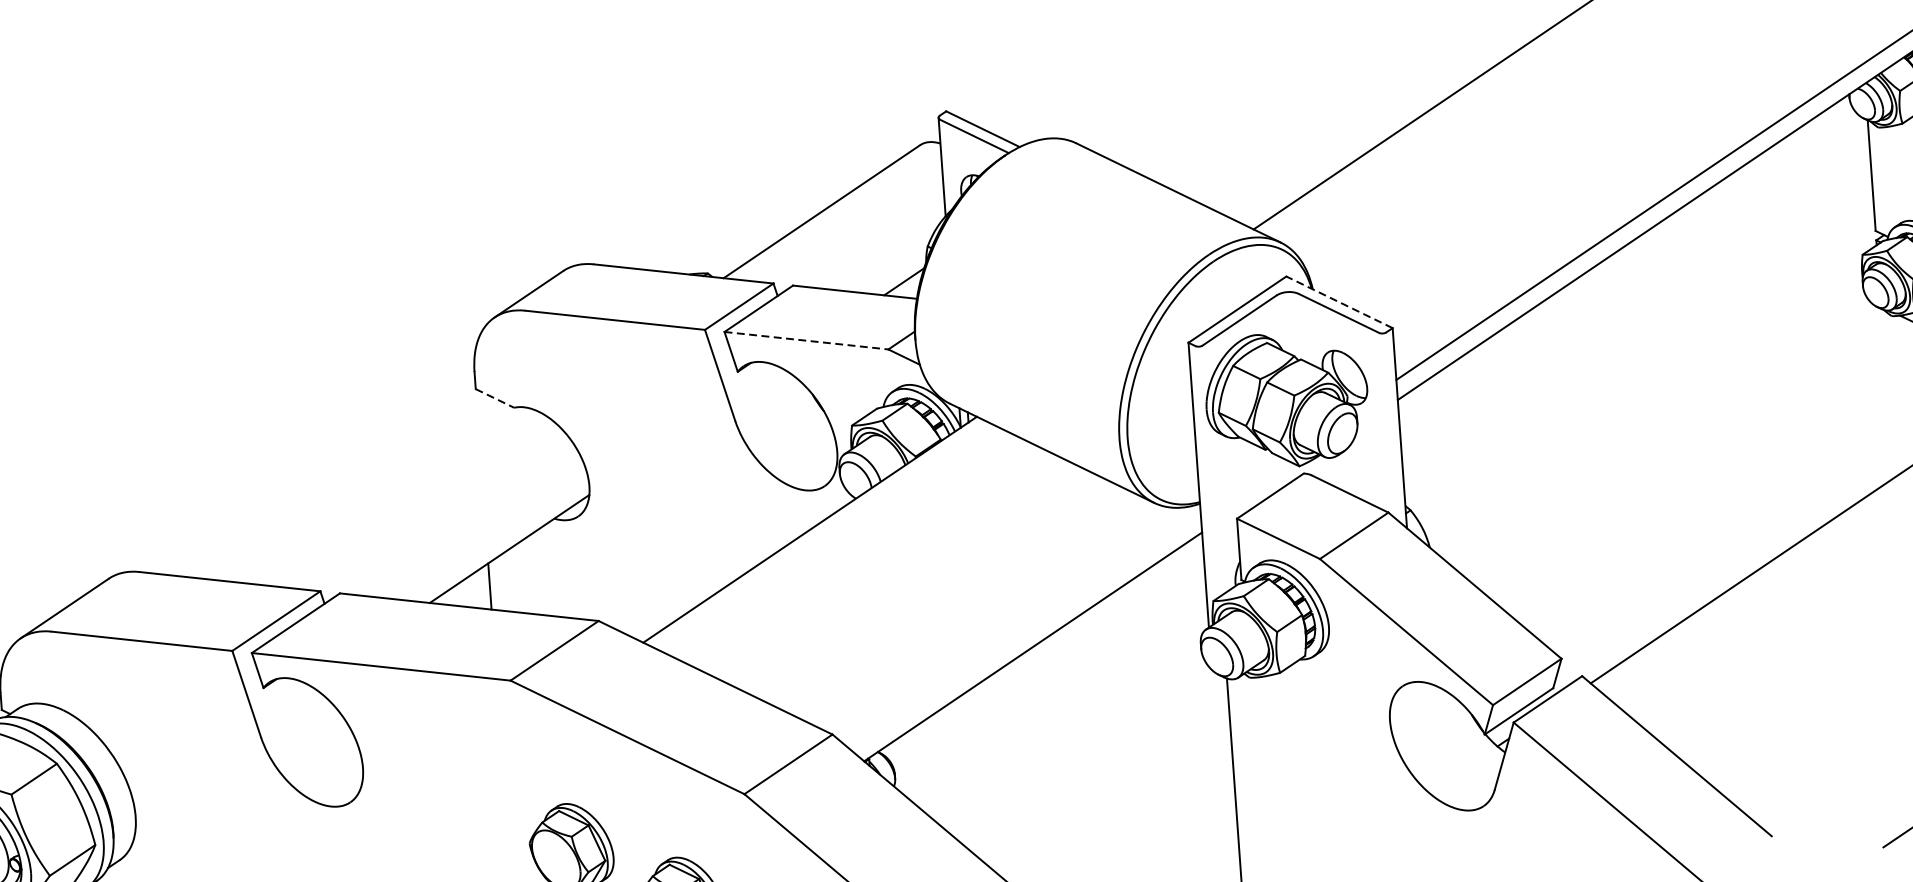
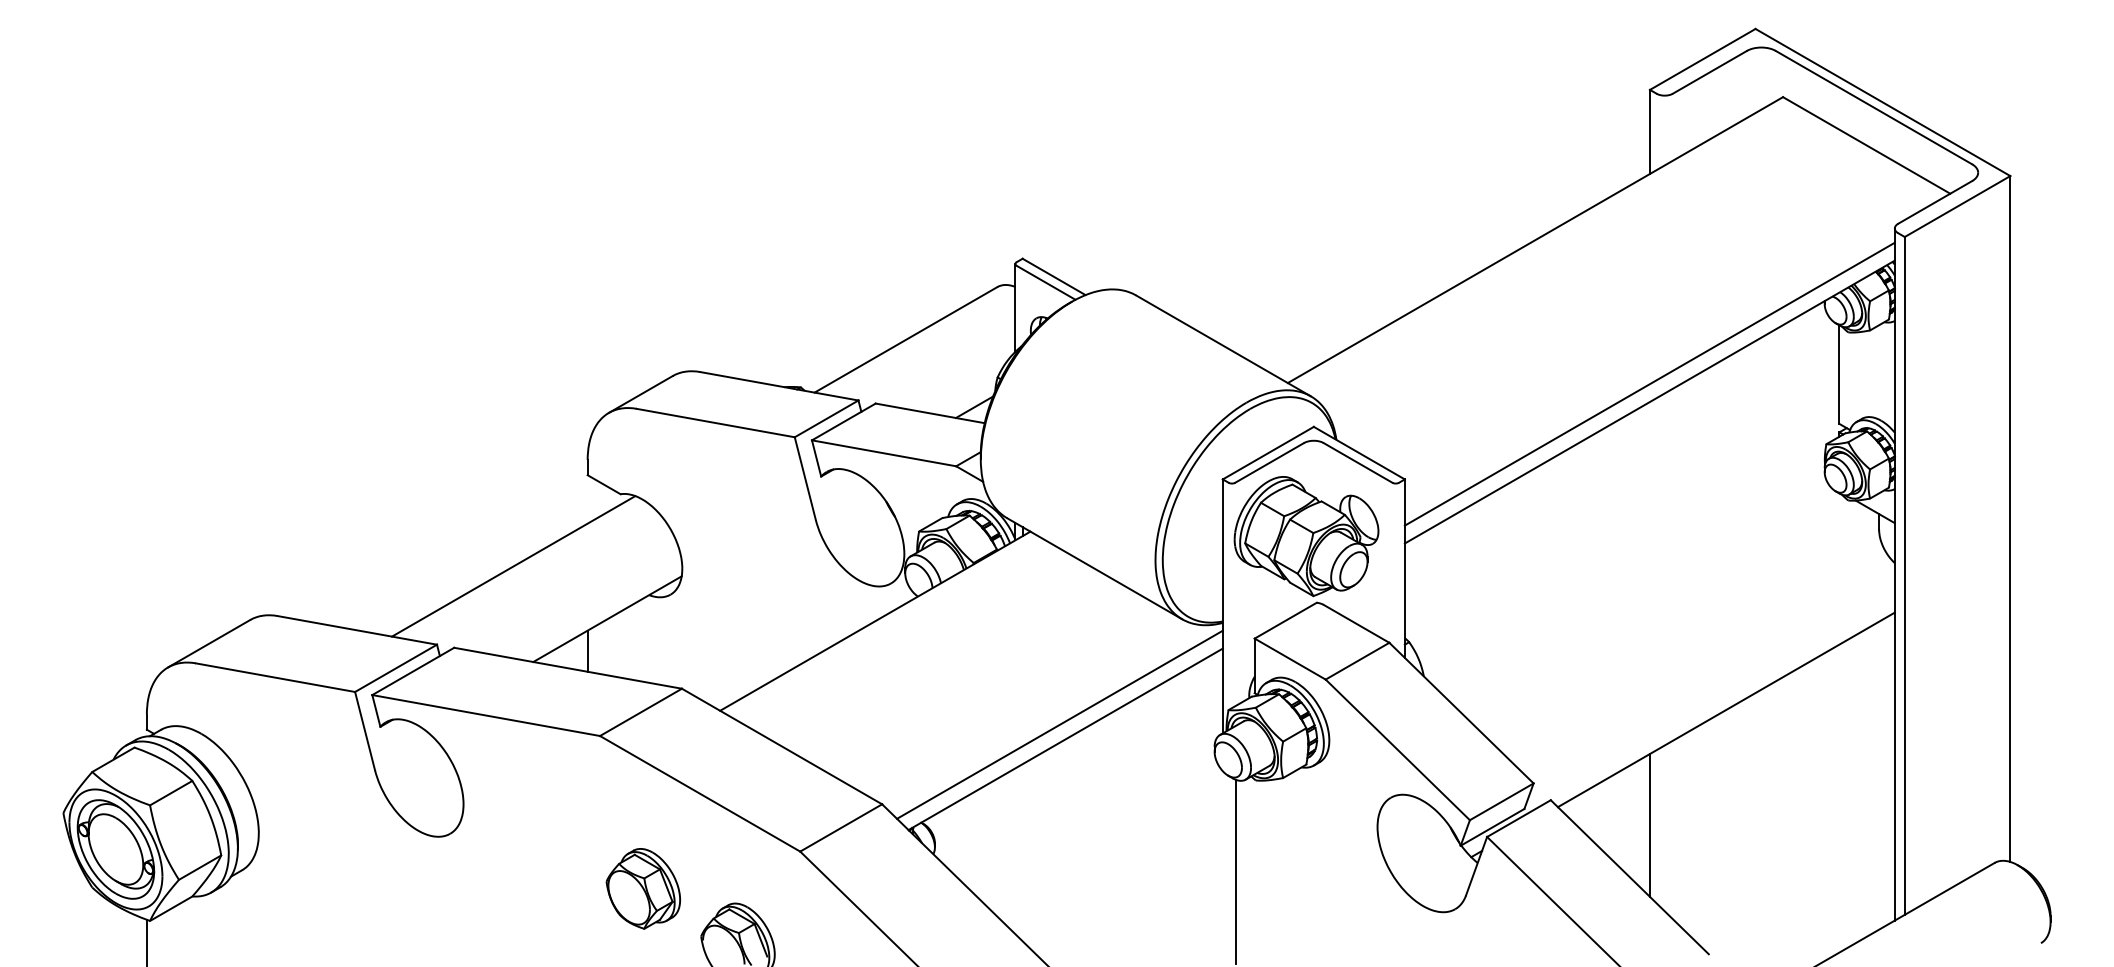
line: (1339, 302) -> (1359, 453), dashed -> solid
line: (806, 340) -> (884, 453), dashed -> solid
line: (495, 398) -> (604, 484), dashed -> solid
line: (399, 497) -> (513, 566), added
line: (1025, 630) -> (1059, 724), added
line: (1695, 695) -> (1650, 824), added

